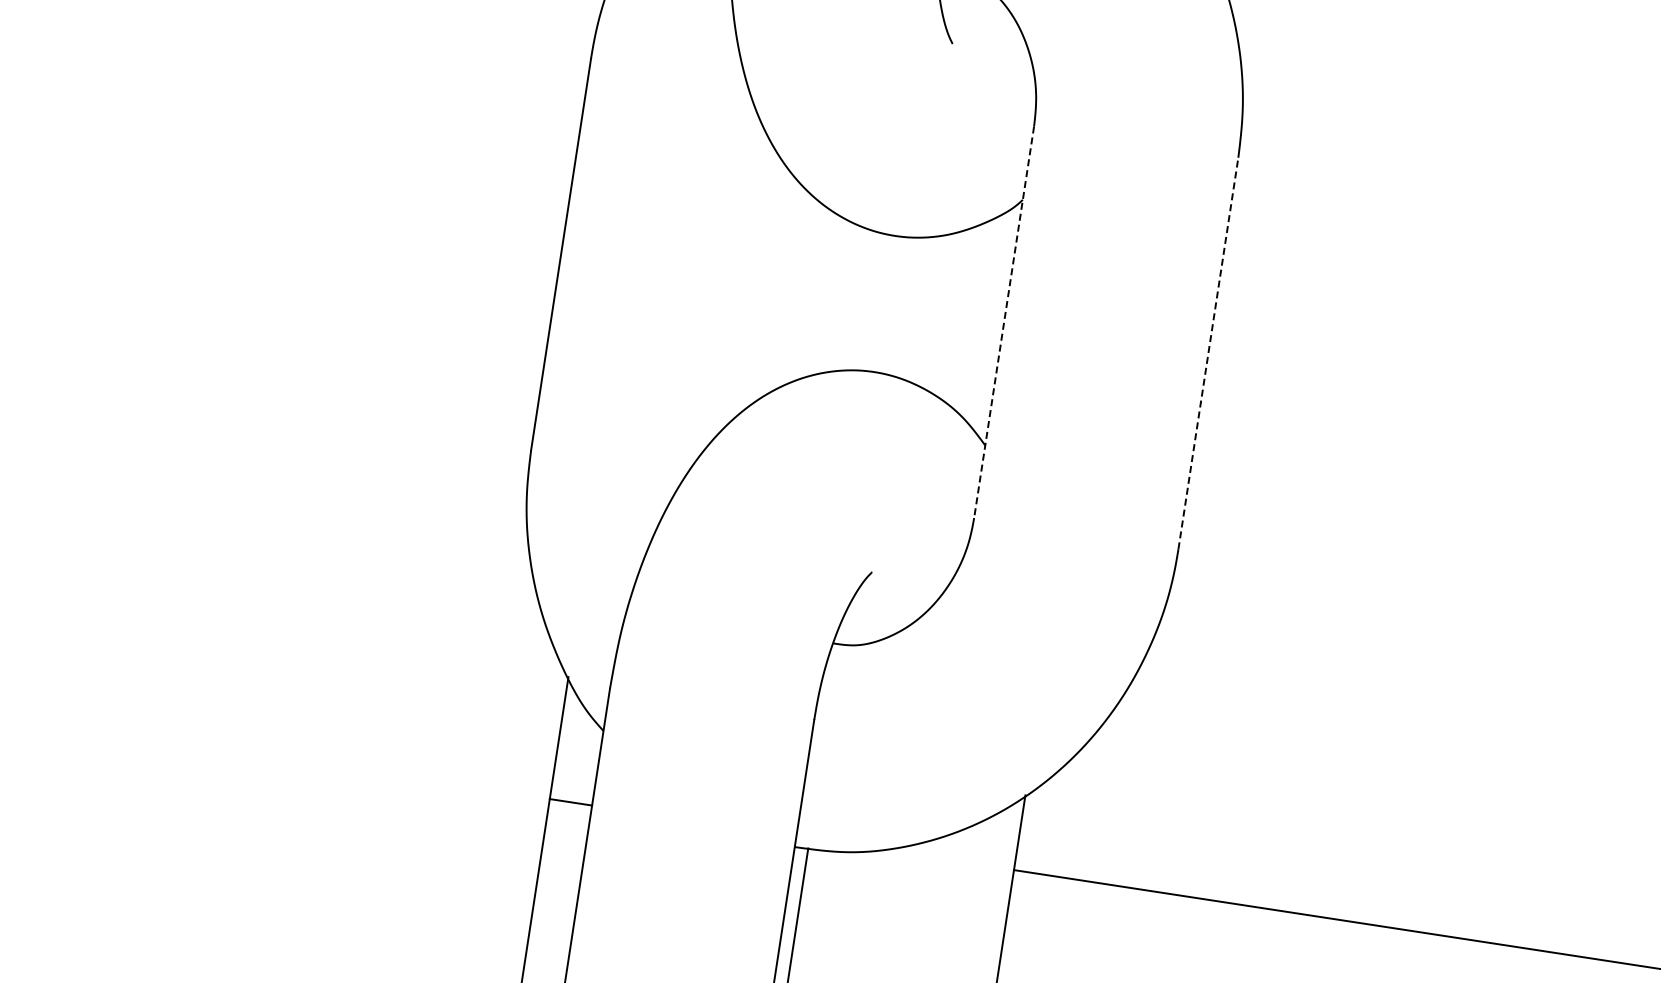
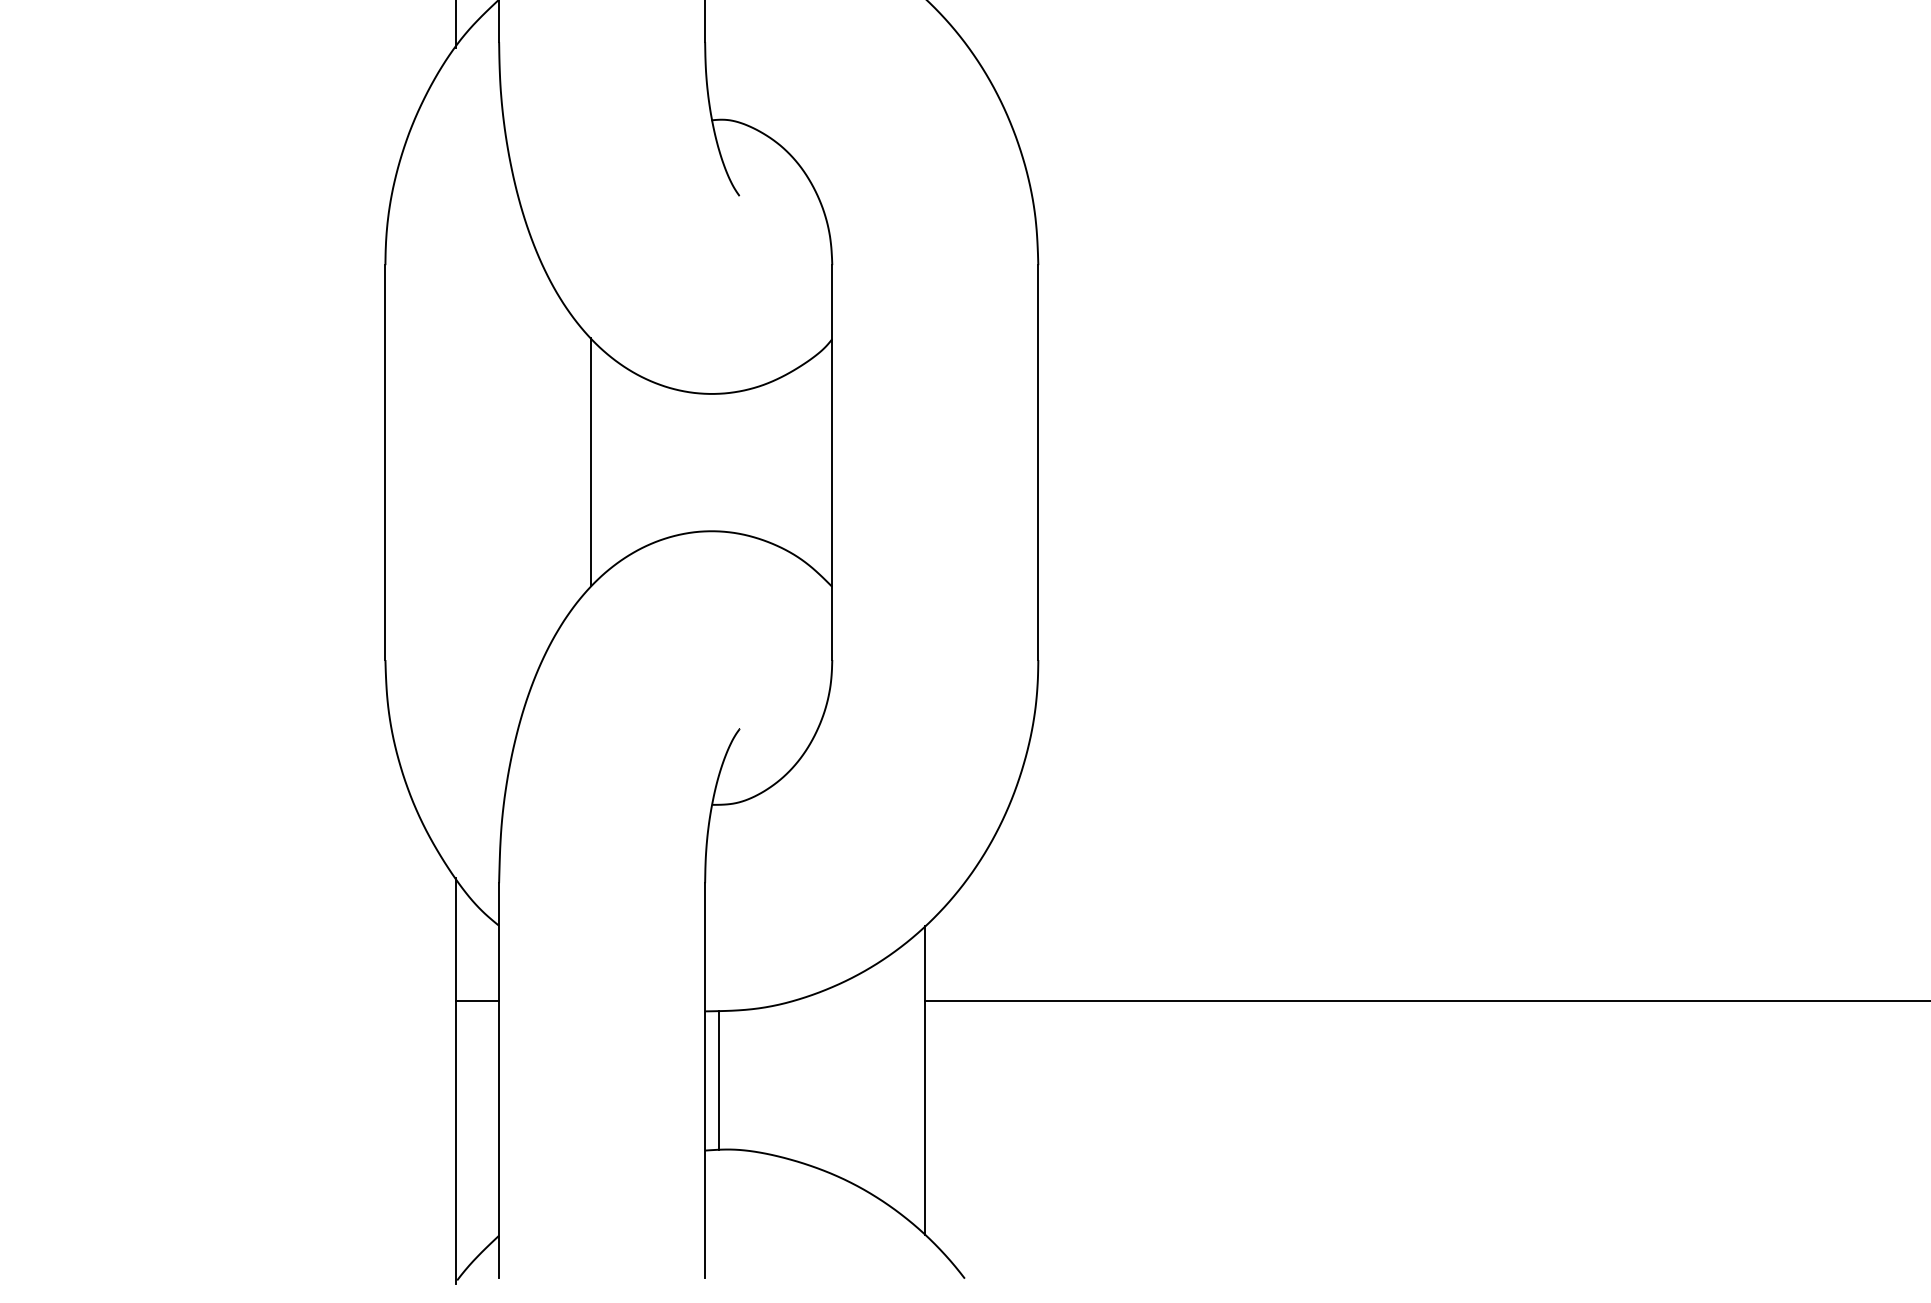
line: (765, 285) -> (591, 462), added
line: (1004, 323) -> (832, 463), dashed -> solid
line: (1208, 353) -> (1038, 462), dashed -> solid

